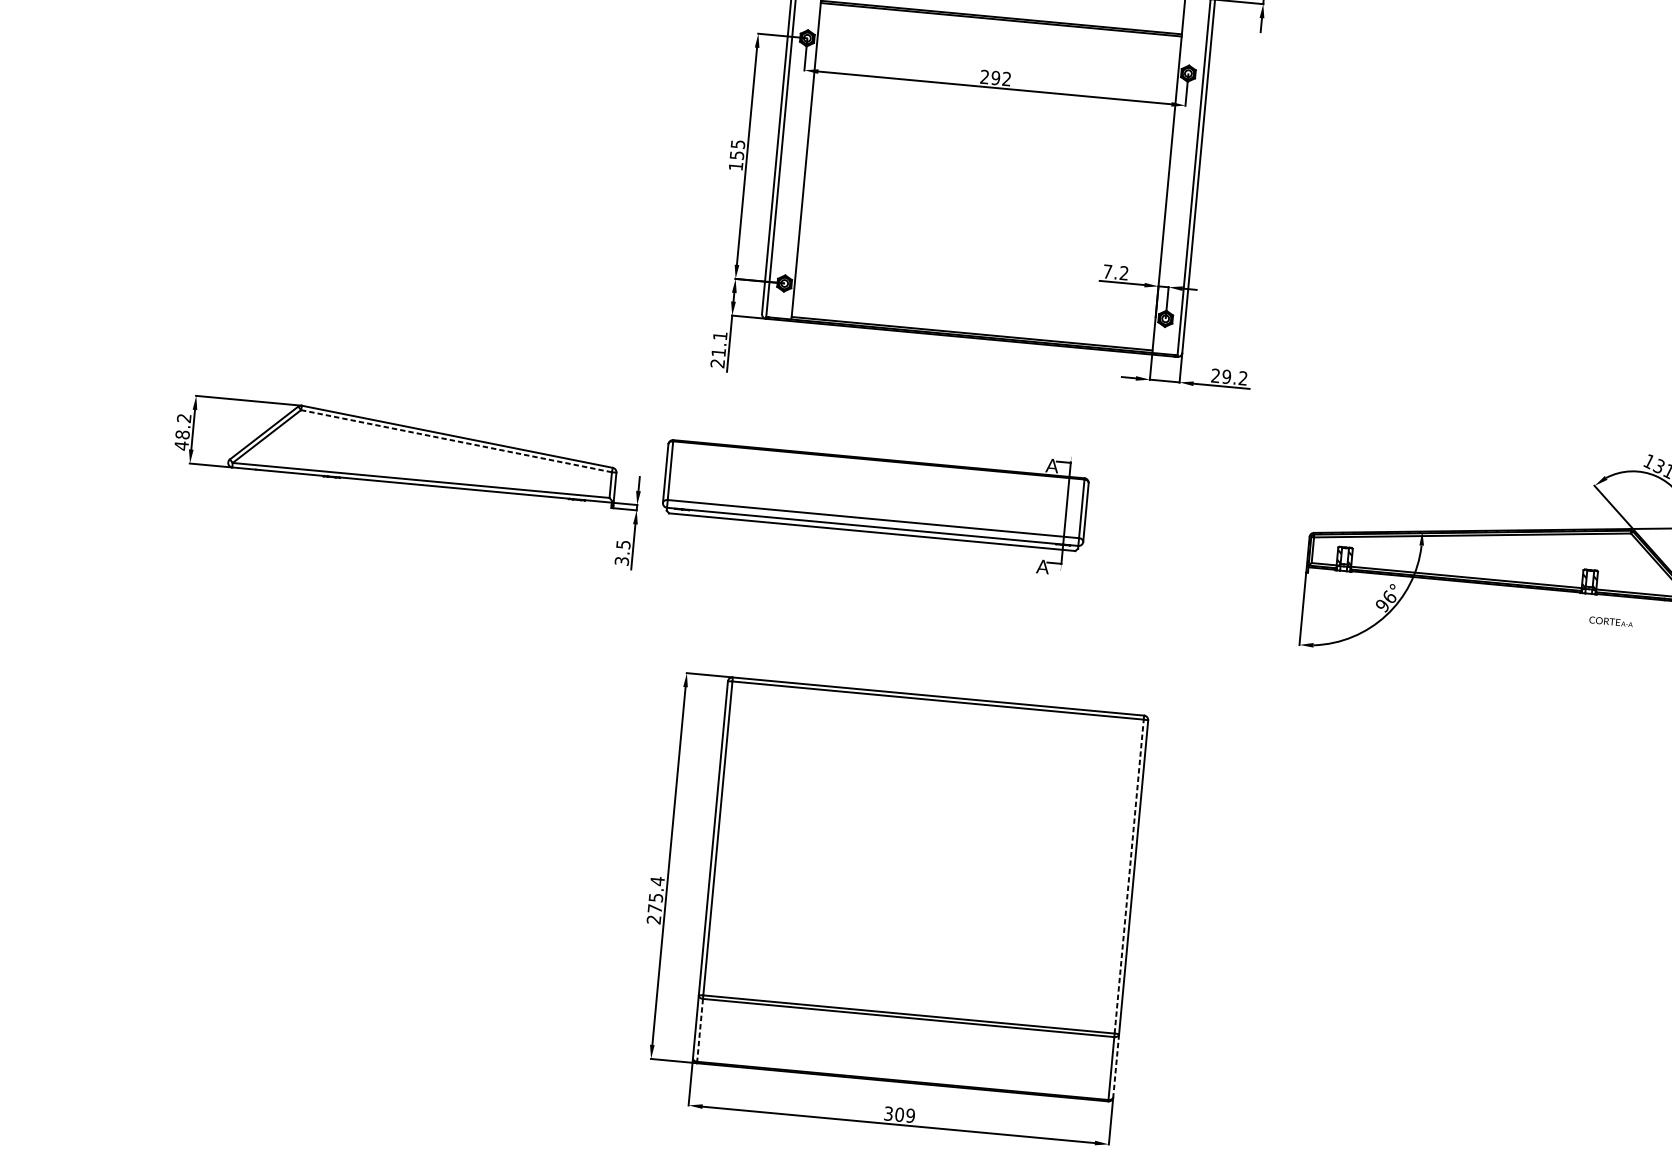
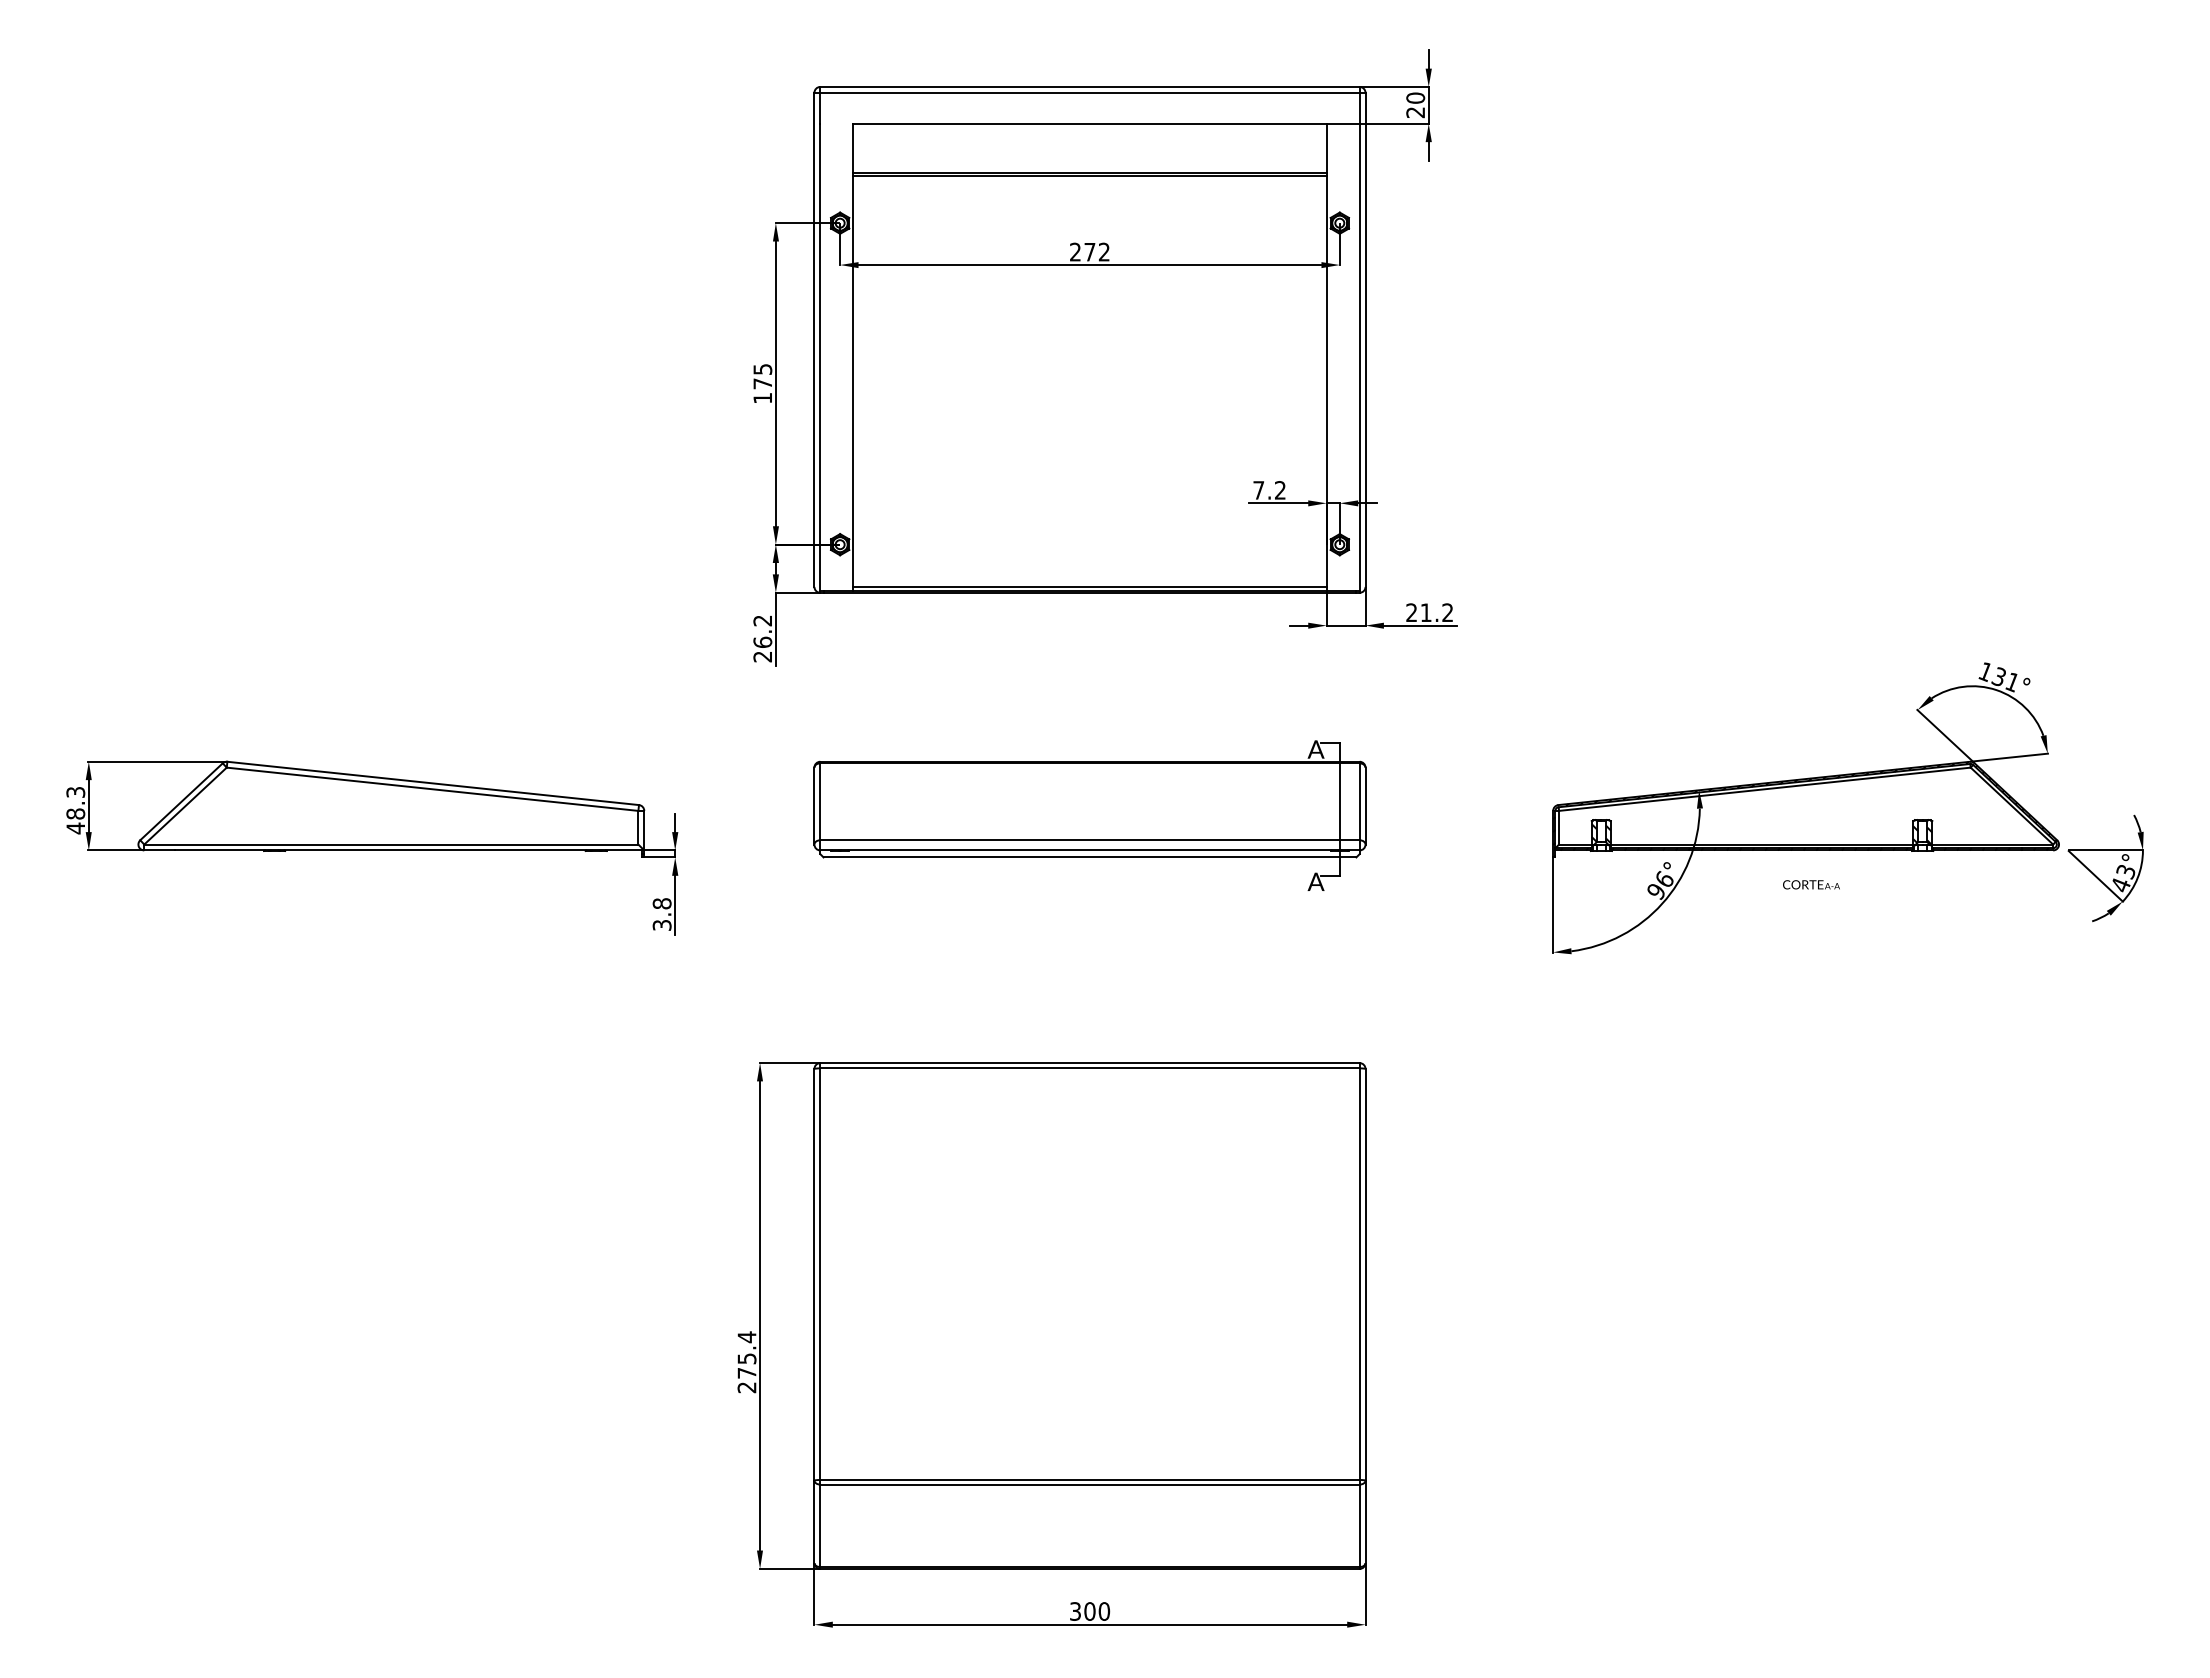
text: (995, 77) -> (1089, 251), 292 -> 272
text: (736, 155) -> (762, 383), 155 -> 175
text: (719, 344) -> (762, 631), 21.1 -> 26.2
text: (1226, 376) -> (1425, 612), 29.2 -> 21.2
text: (183, 418) -> (75, 792), 48.2 -> 48.3
line: (456, 441) -> (432, 789), dashed -> solid
part: (874, 500) -> (1089, 815), moved
text: (623, 544) -> (661, 903), 3.5 -> 3.8
text: (1611, 621) -> (1811, 884), moved
line: (1129, 876) -> (1359, 1274), dashed -> solid
line: (700, 1030) -> (820, 1526), dashed -> solid
line: (1116, 1066) -> (1365, 1522), dashed -> solid
text: (909, 1115) -> (1103, 1611), 309 -> 300

